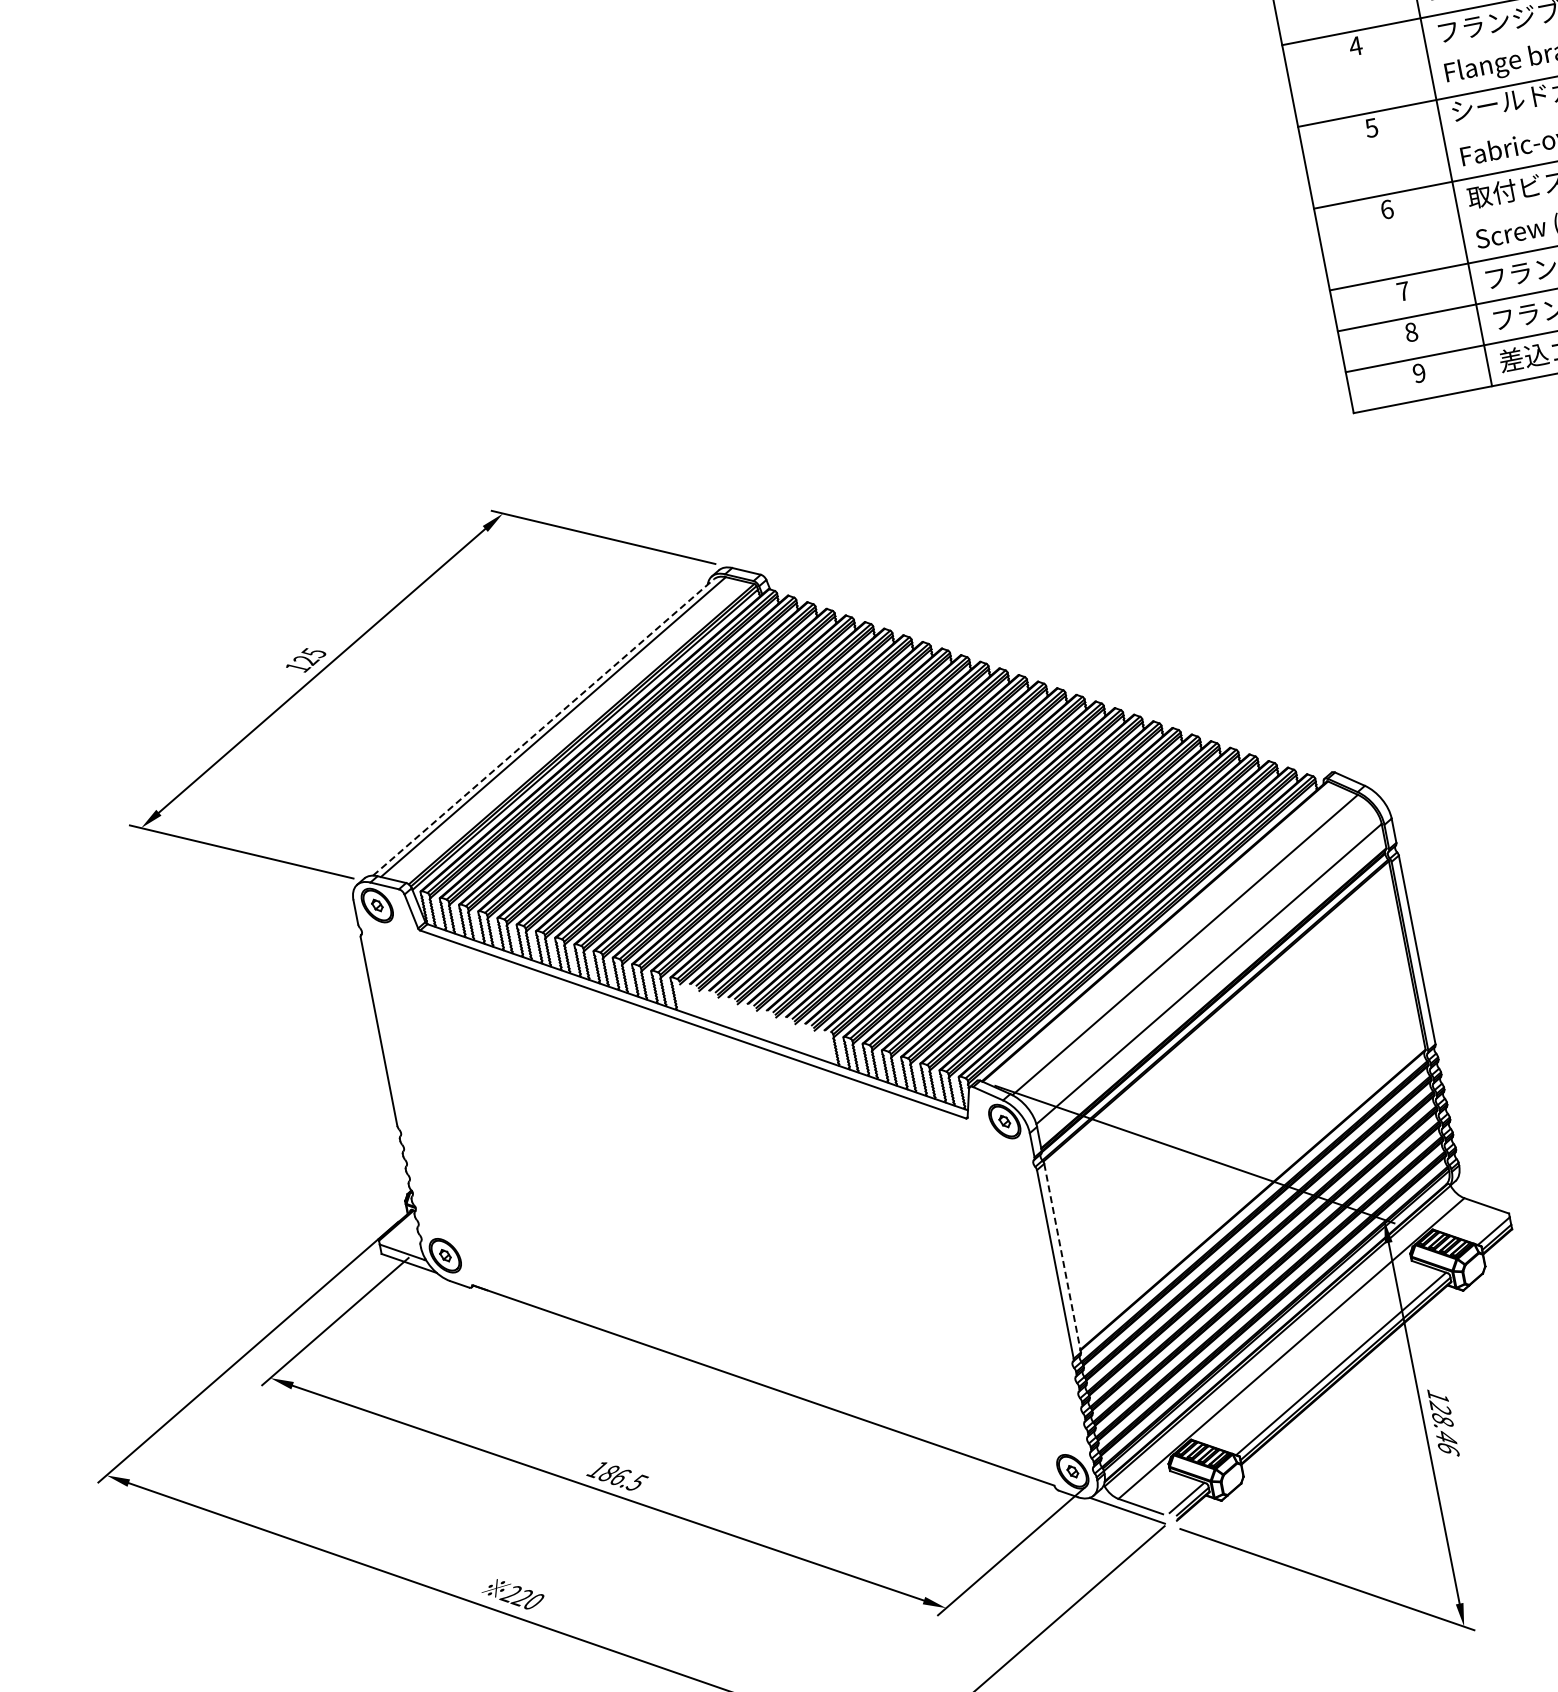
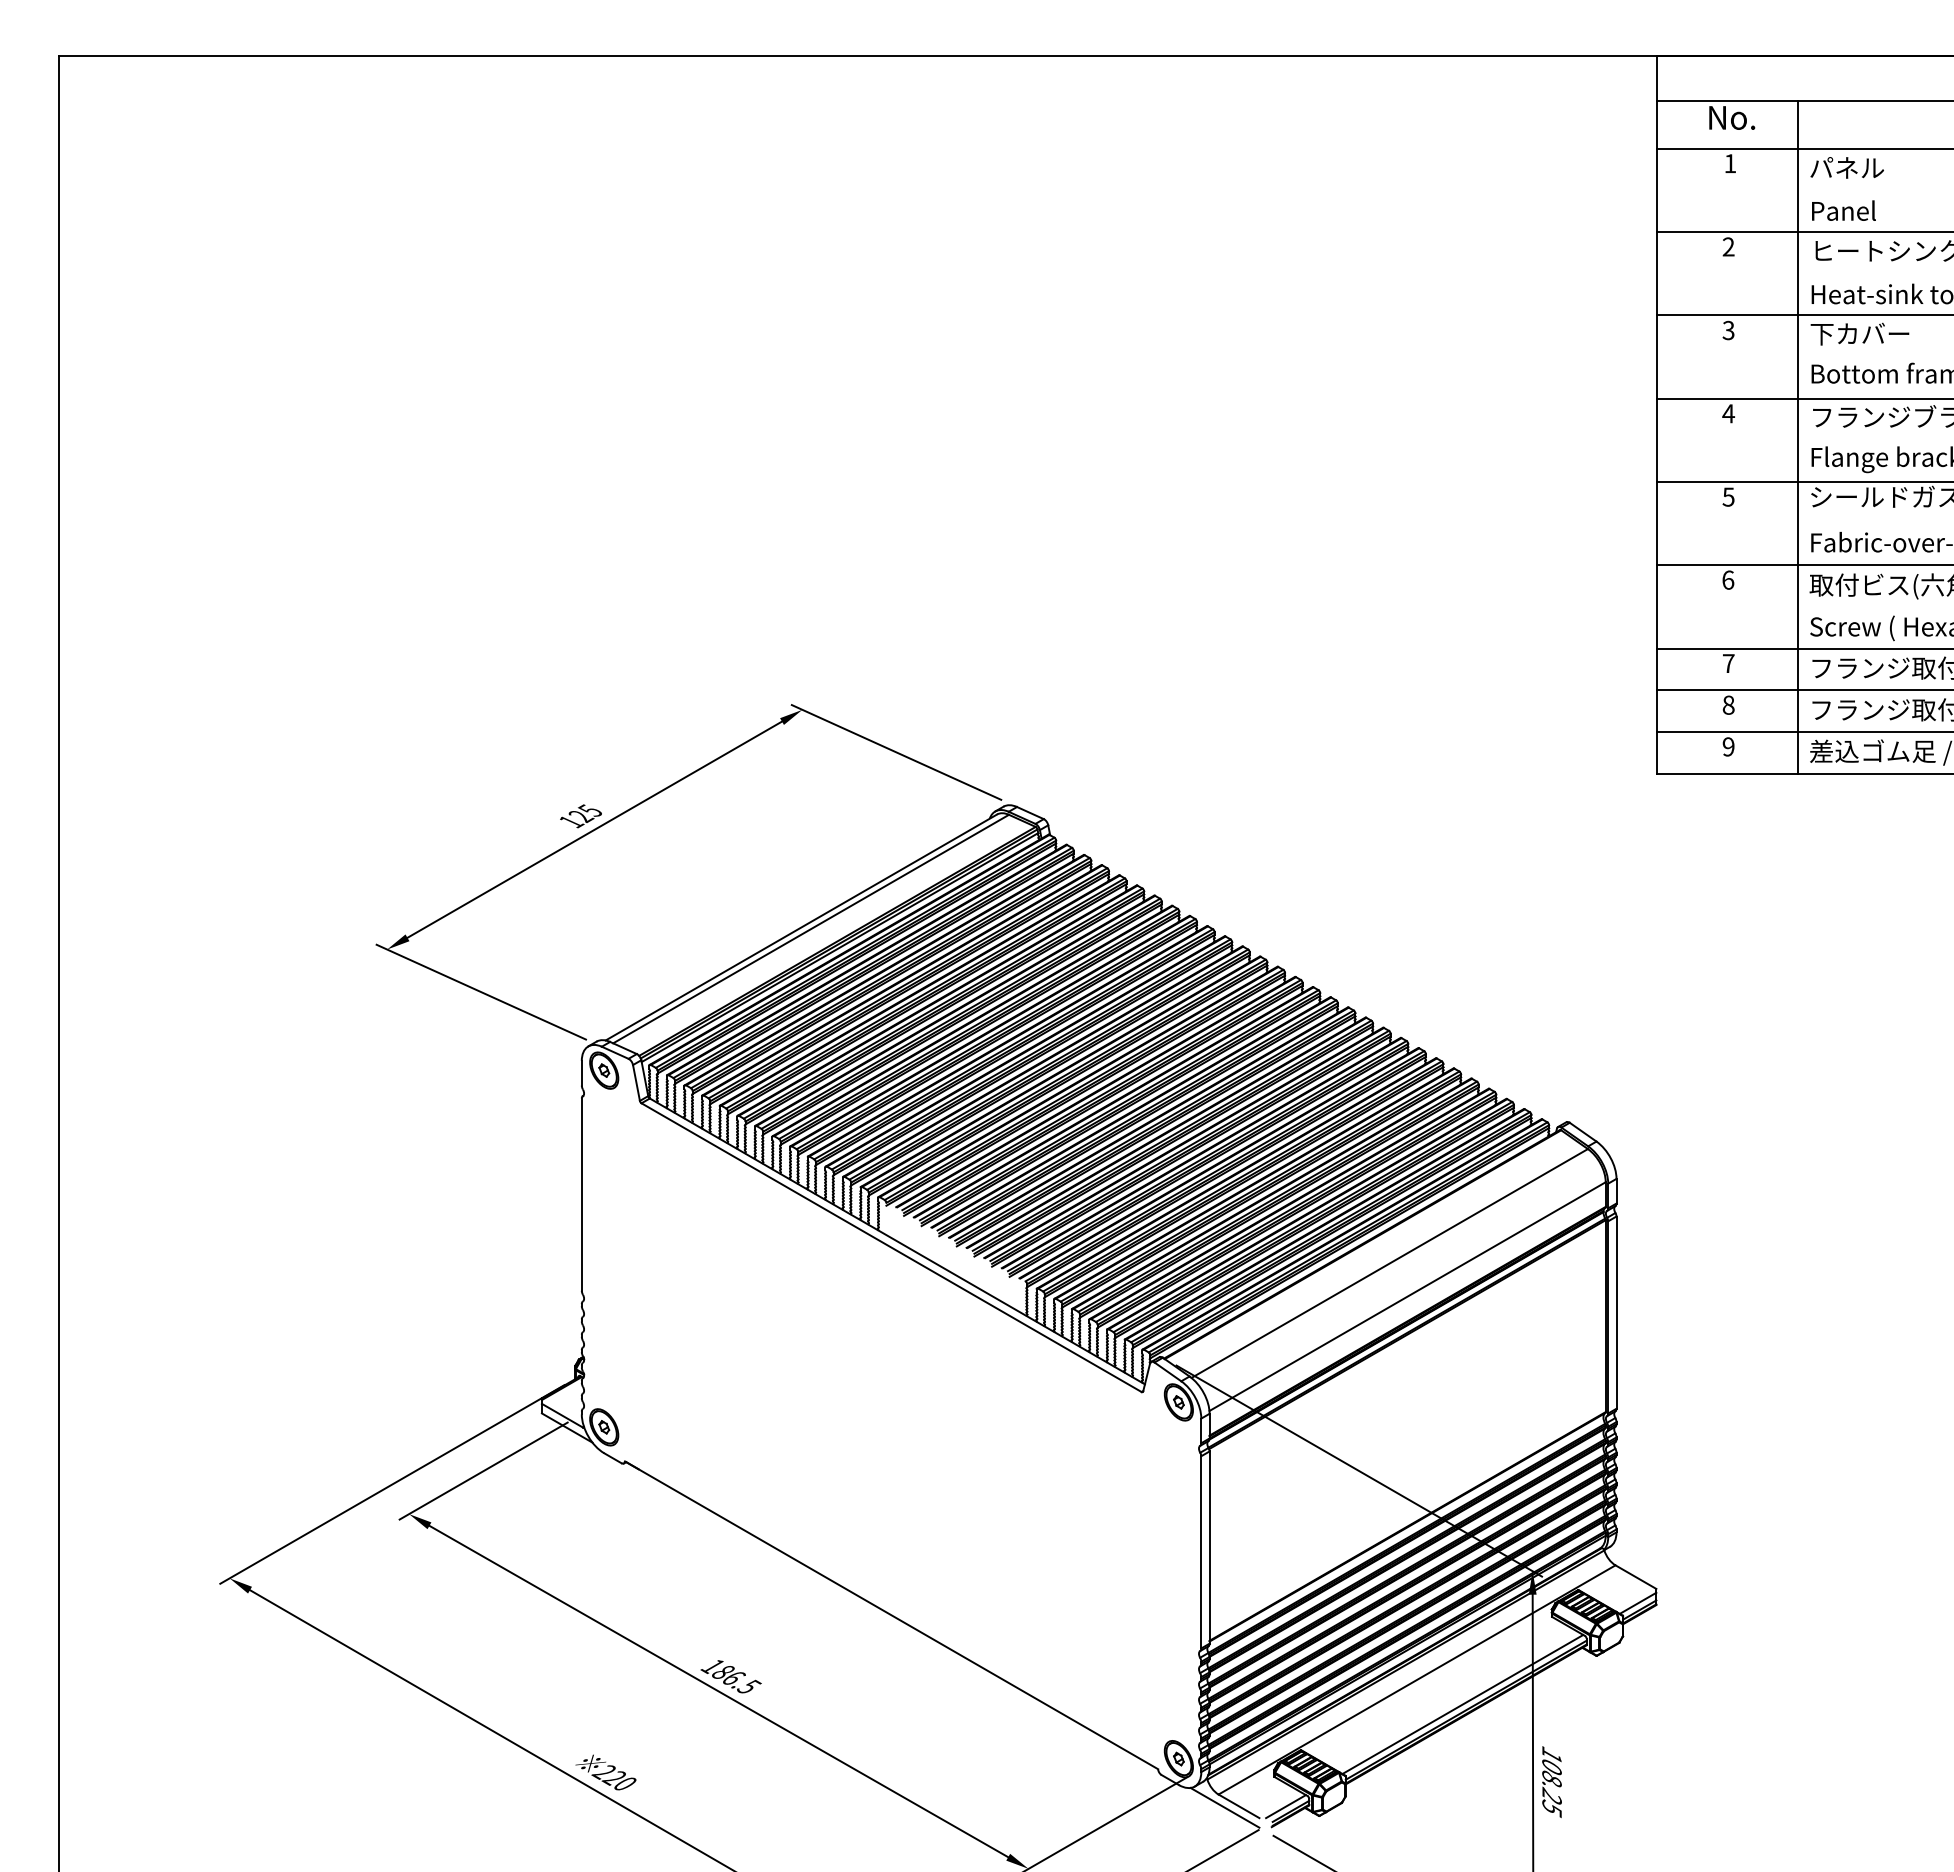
line: (543, 727) -> (801, 927), dashed -> solid
line: (1062, 1259) -> (1209, 1548), dashed -> solid
text: (1443, 1428) -> (1551, 1787), 128.46 -> 108.25

